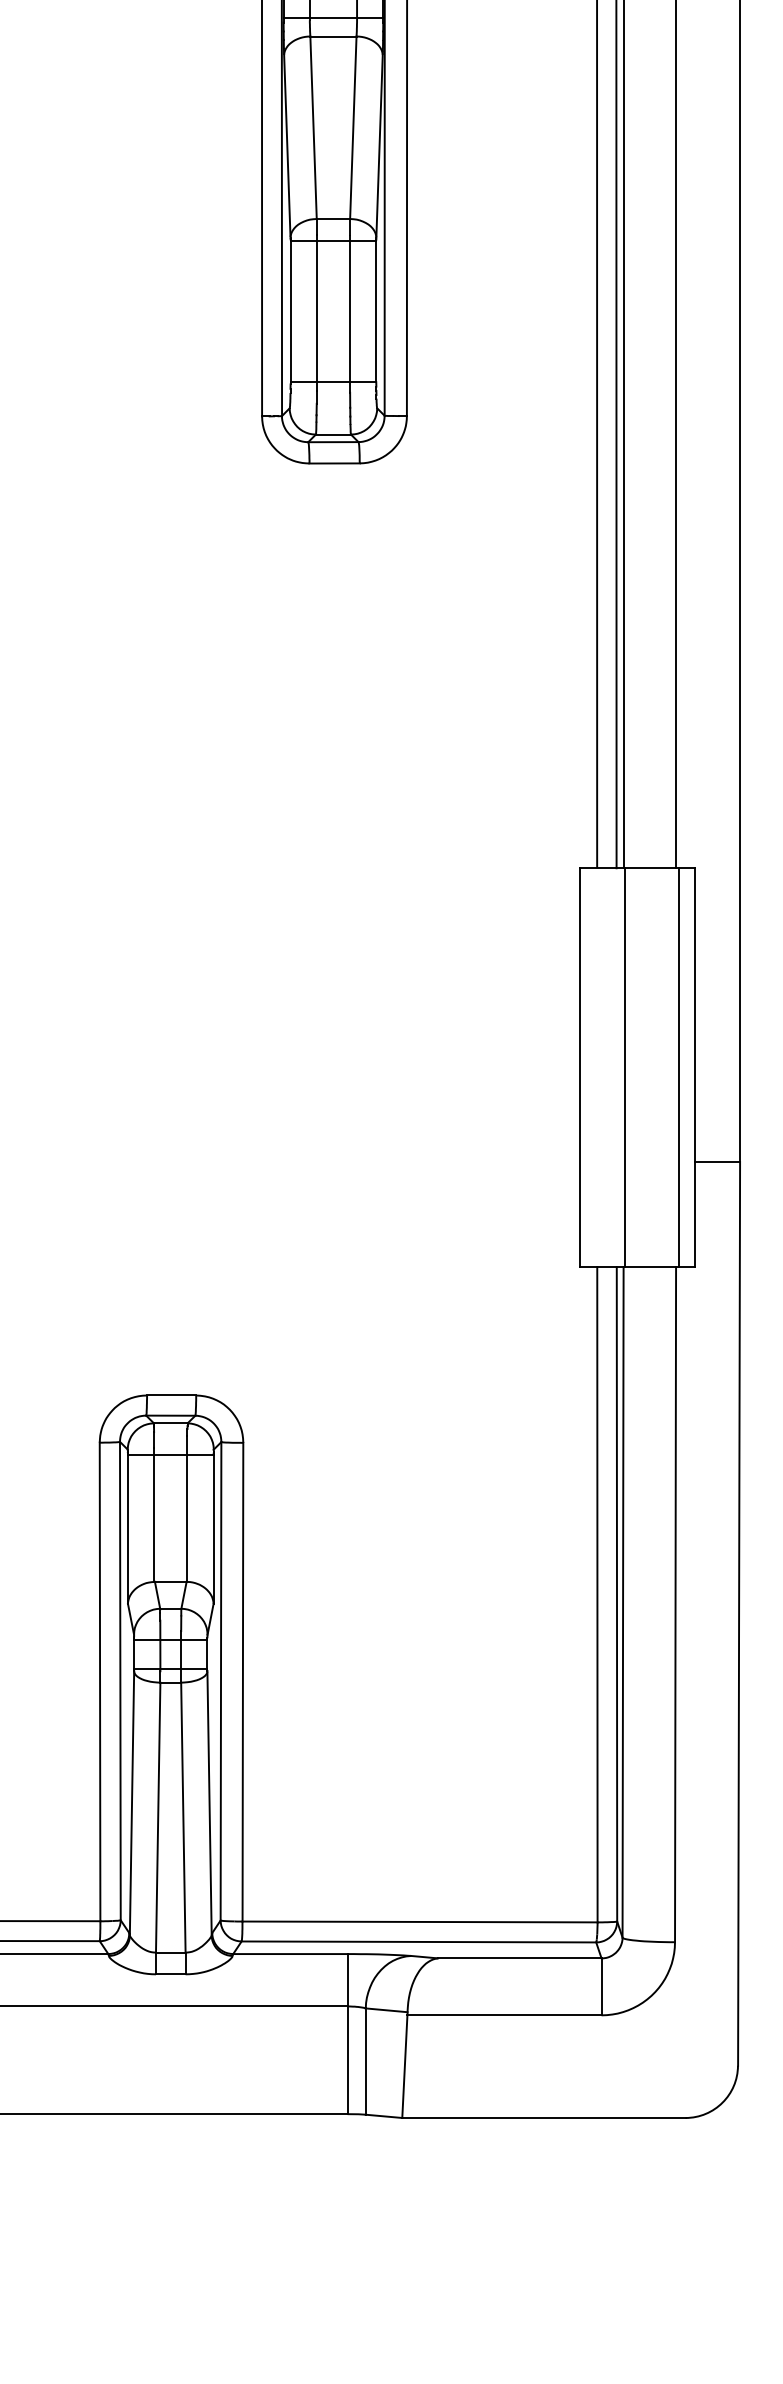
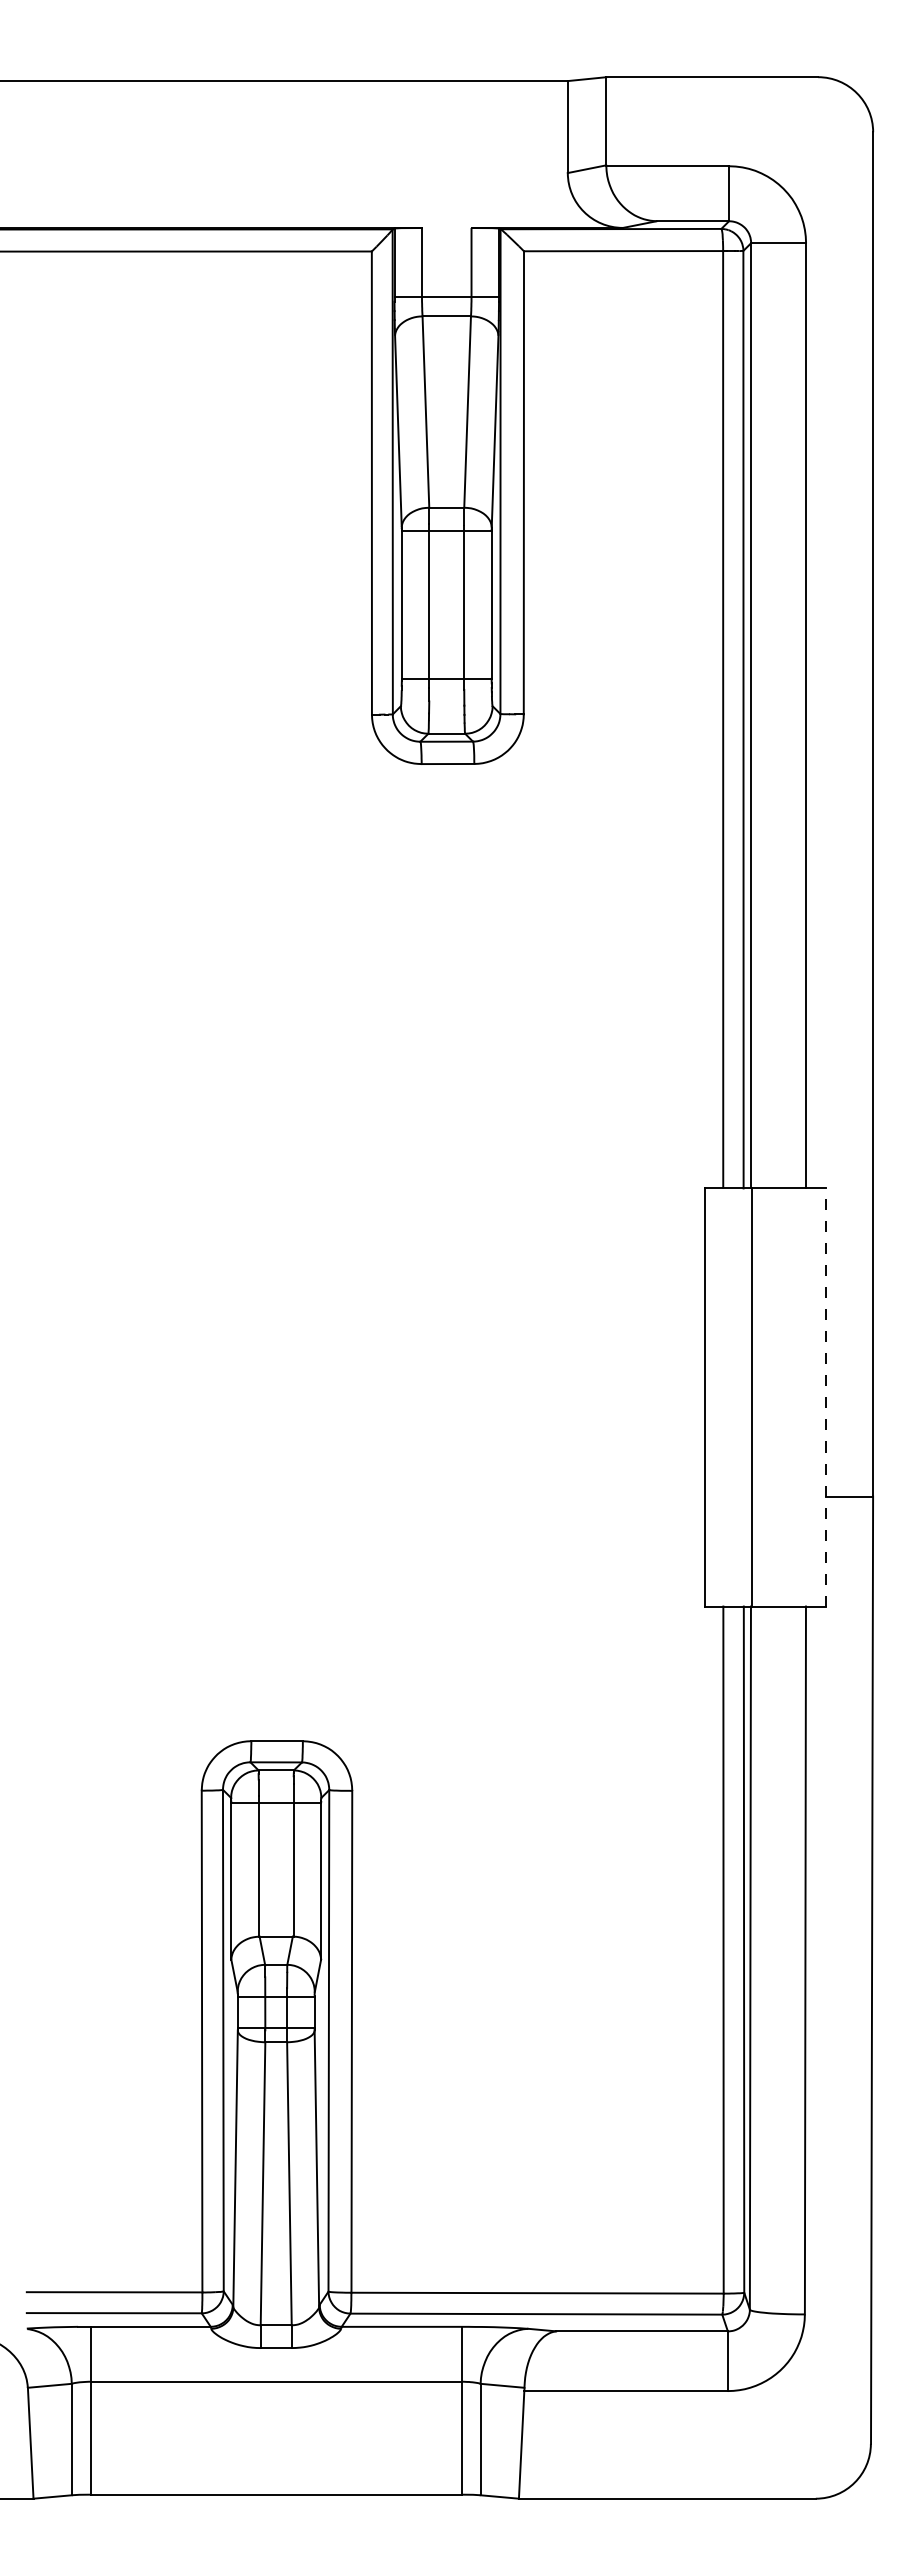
line: (695, 1066) -> (826, 1396), solid -> dashed
line: (679, 1067) -> (809, 1397), removed

